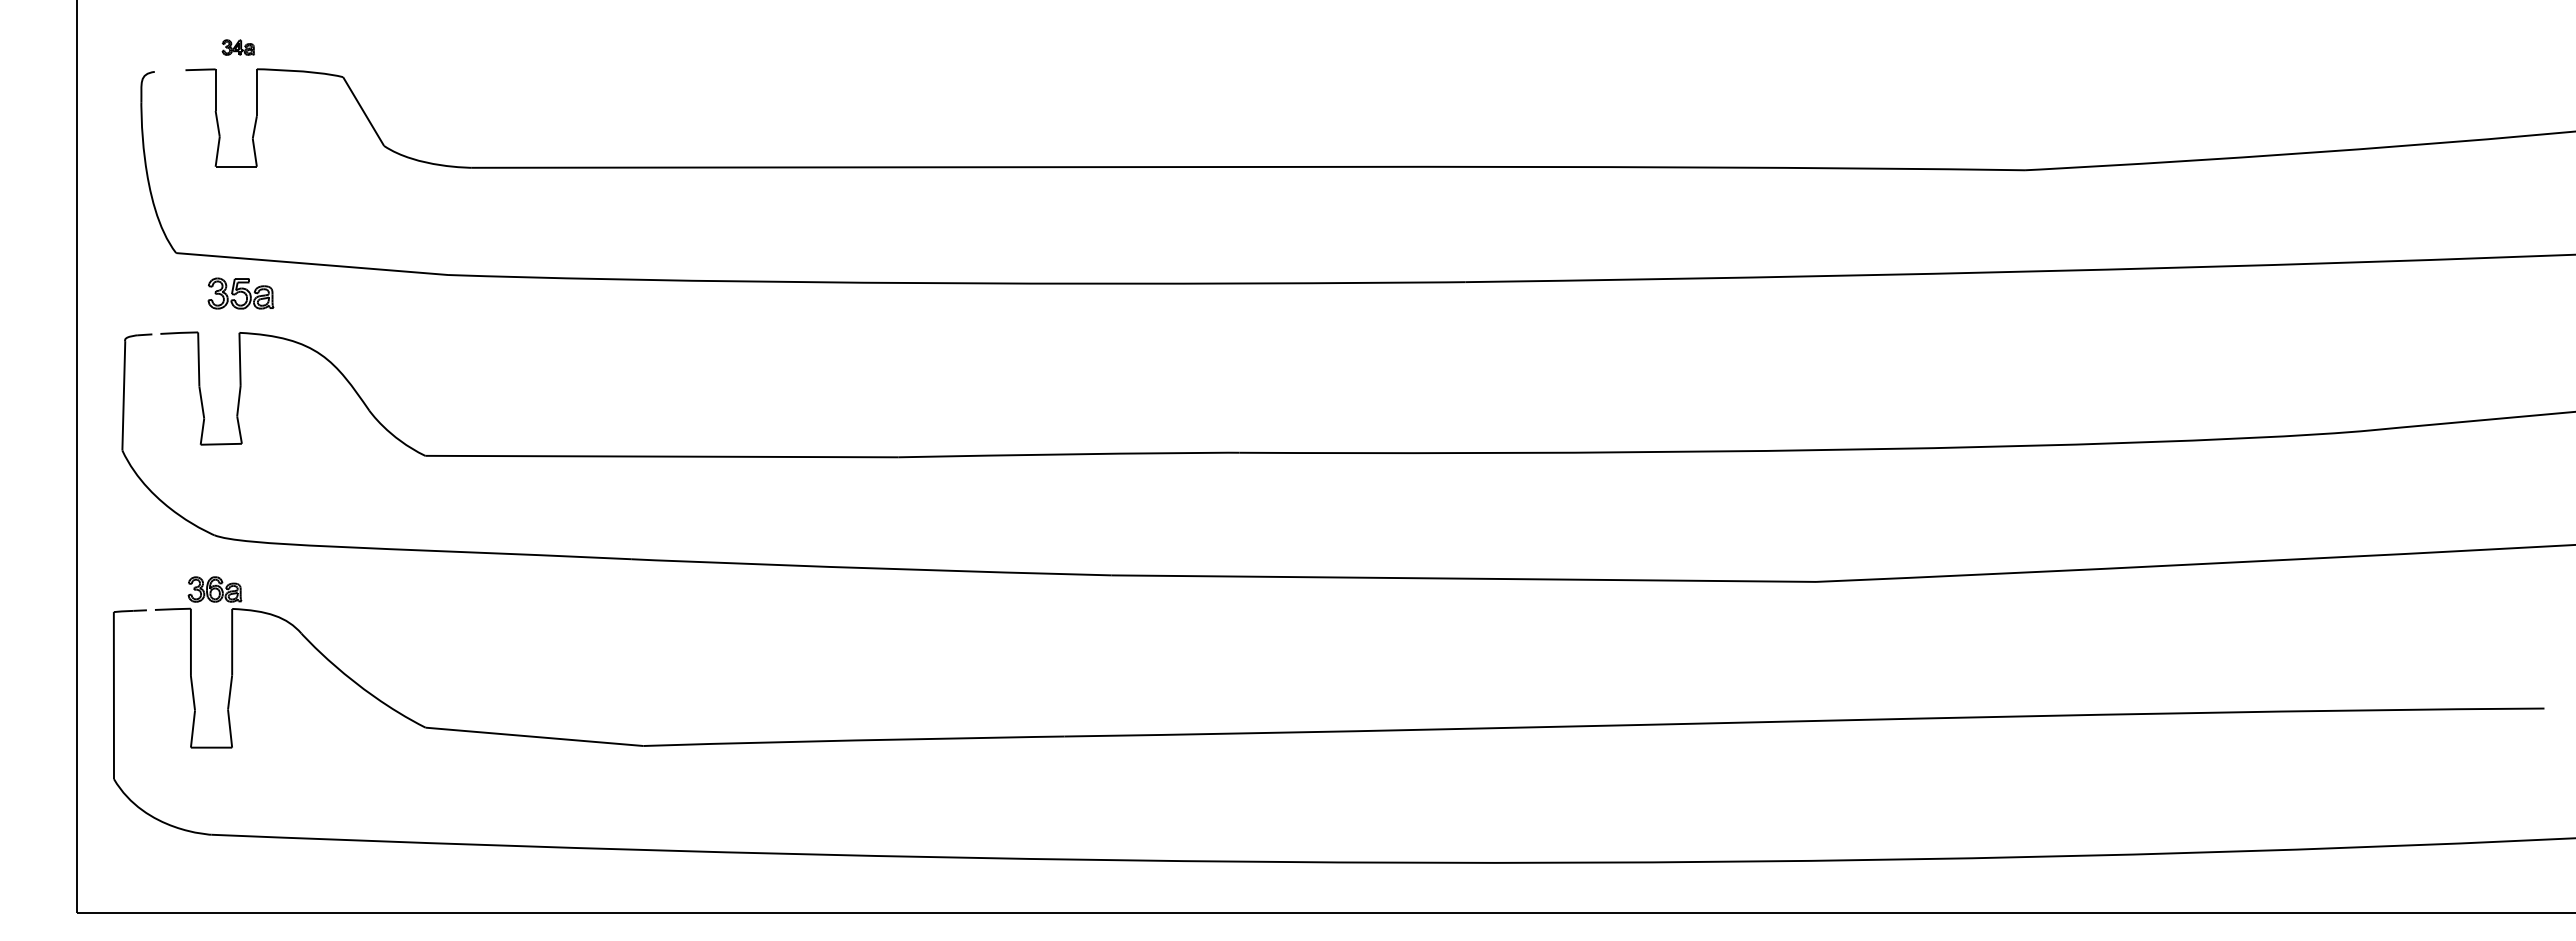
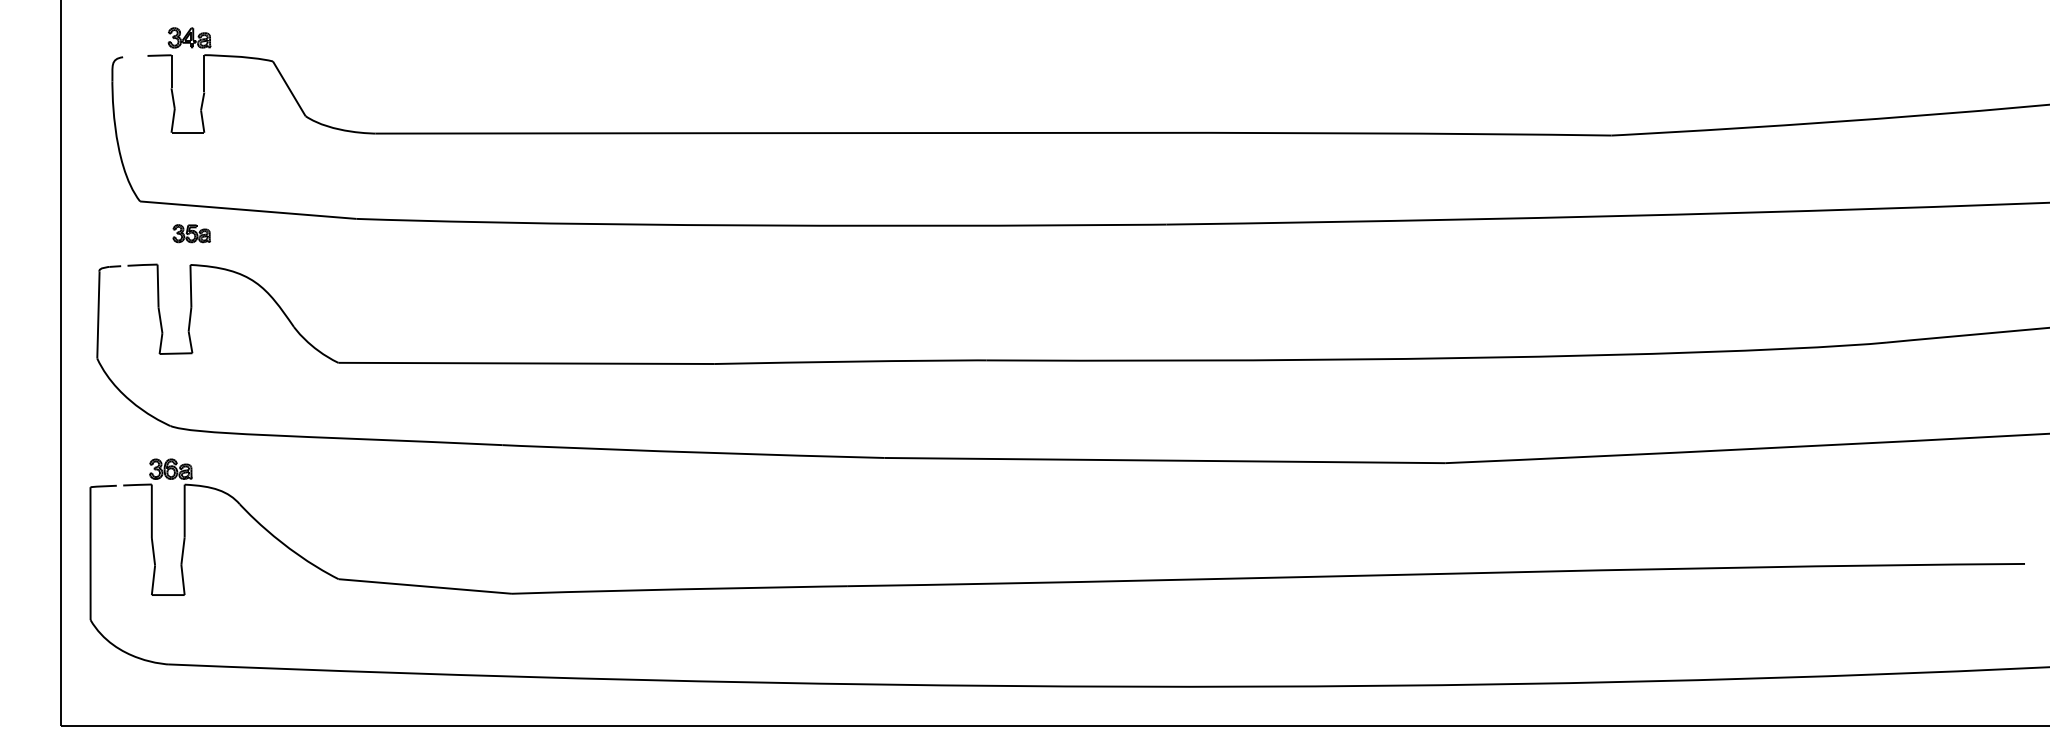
part: (238, 47) -> (189, 37), size x1.67
part: (241, 293) -> (192, 233), size x0.71

